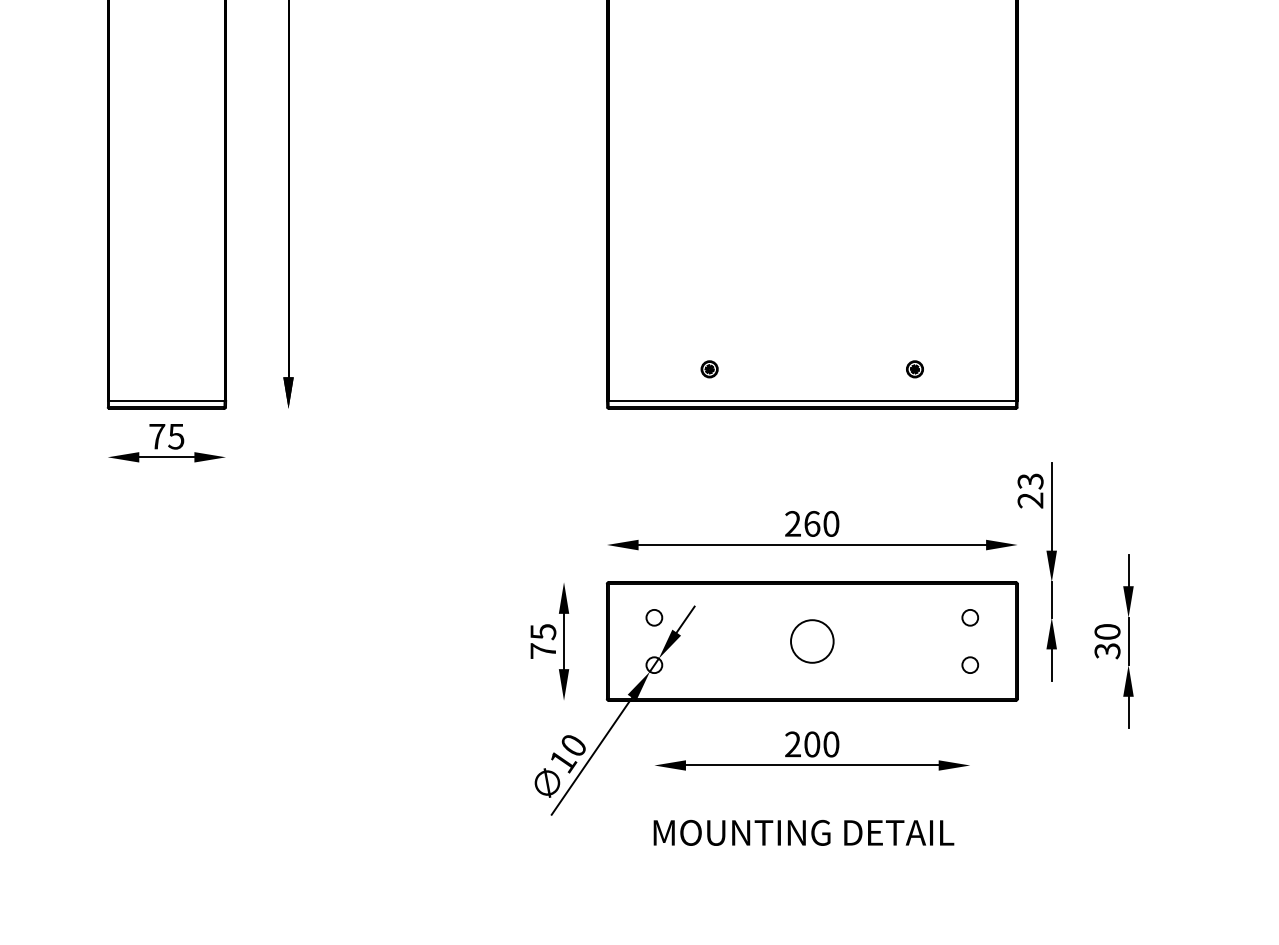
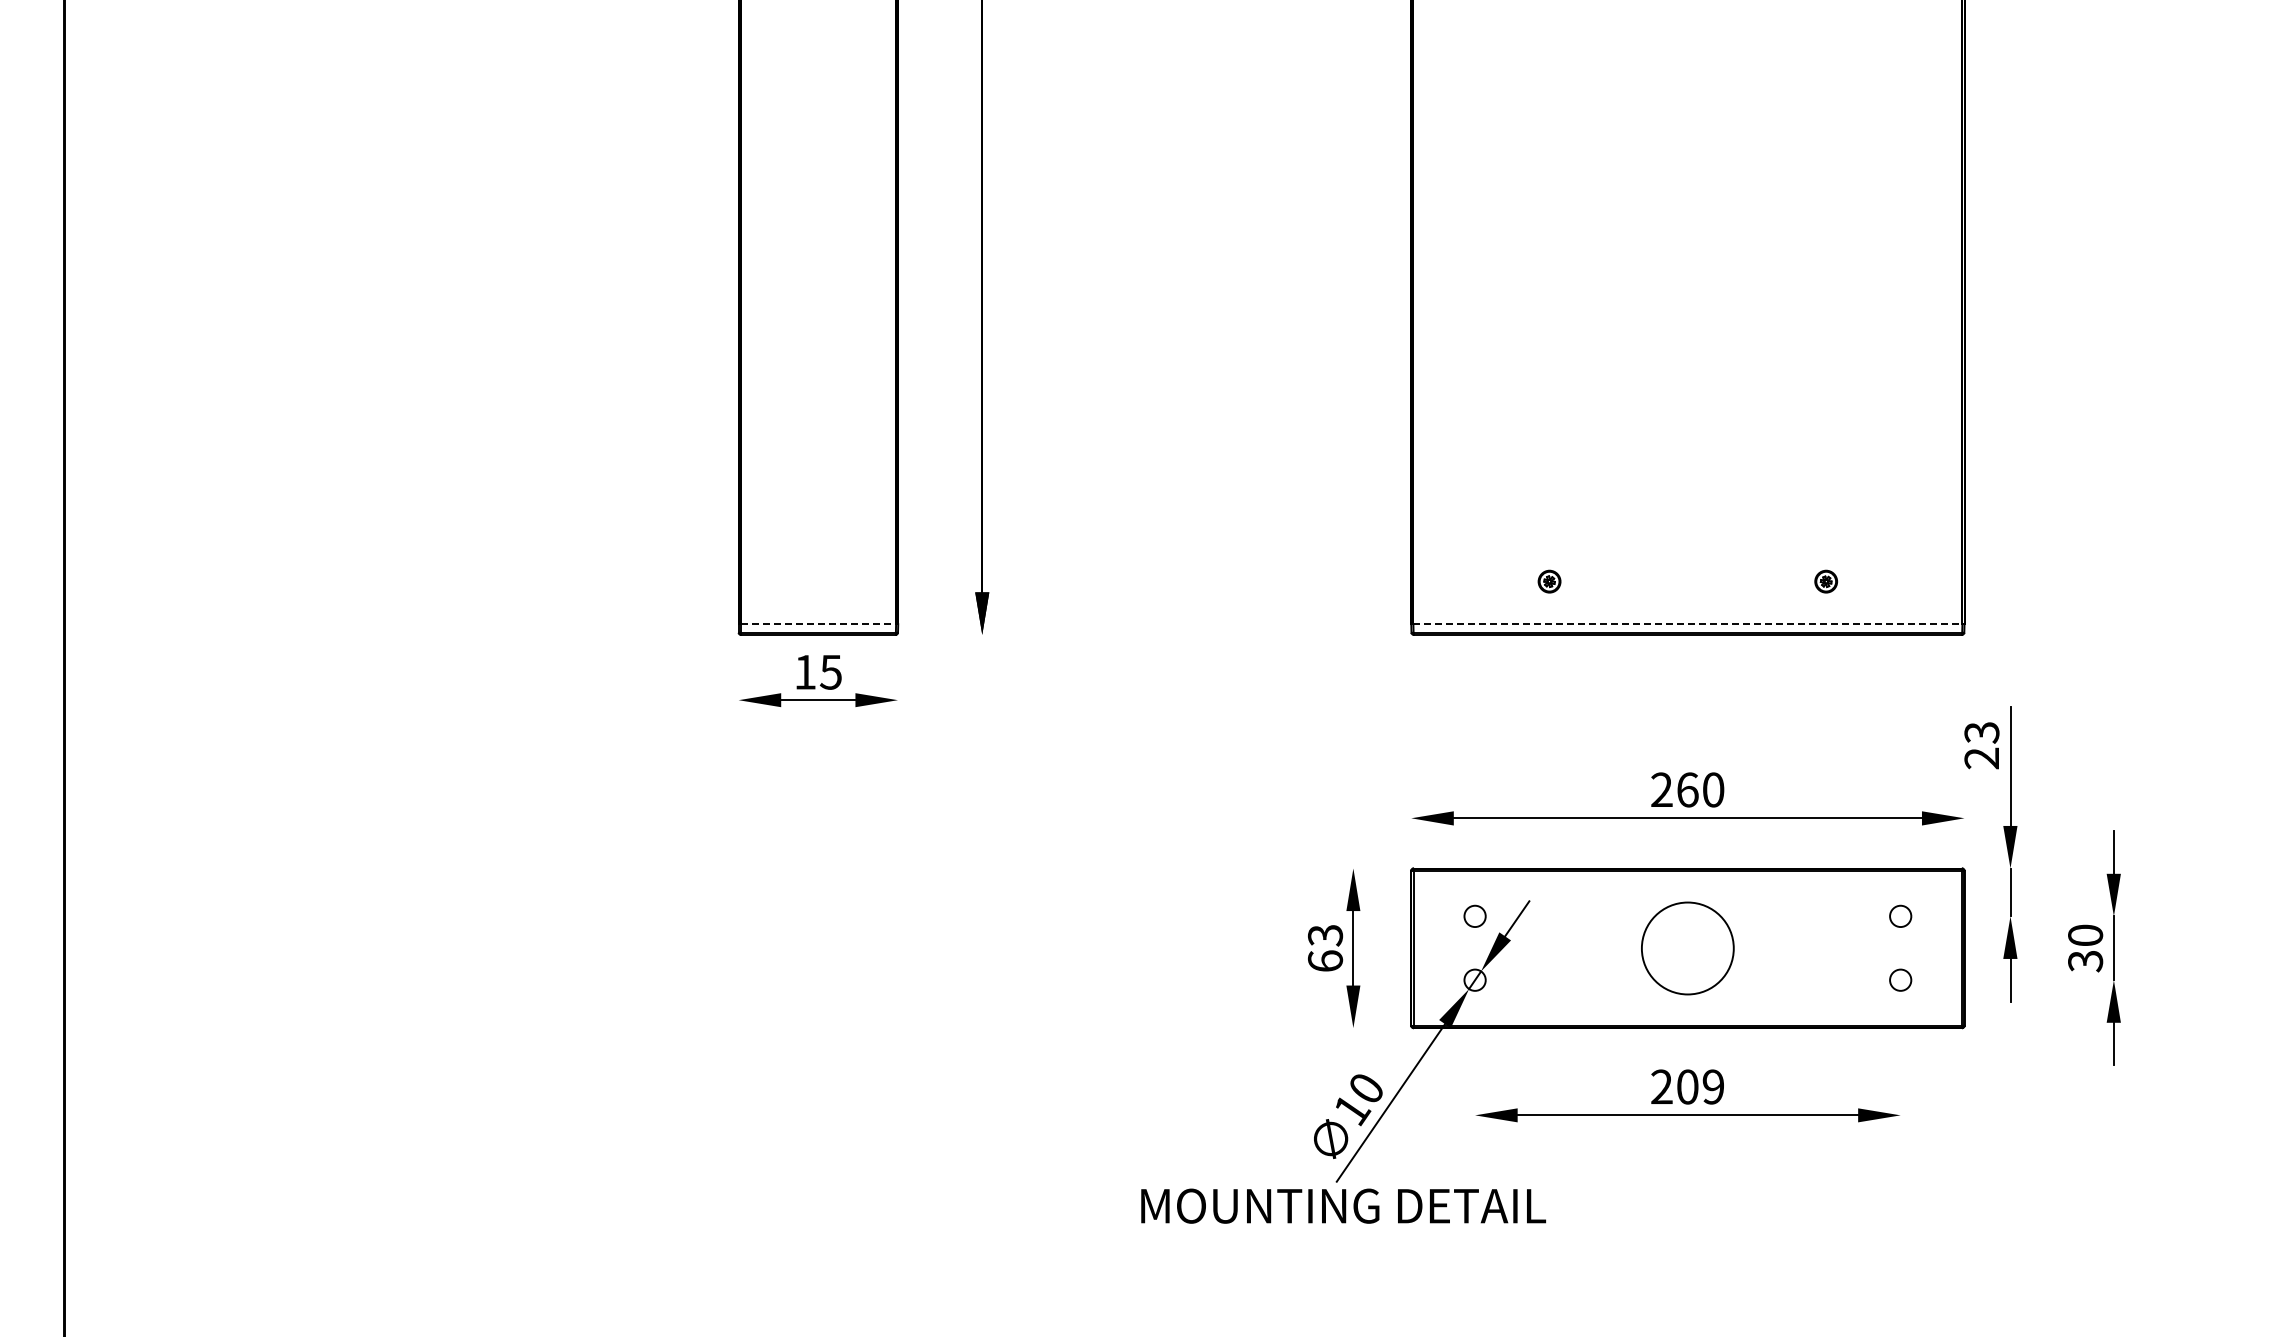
line: (166, 401) -> (818, 624), solid -> dashed
line: (812, 401) -> (1687, 624), solid -> dashed
text: (157, 436) -> (805, 672), 75 -> 15
circle: (812, 640) -> (1687, 947), size x1.6
text: (543, 641) -> (1325, 948), 75 -> 63
text: (831, 744) -> (1713, 1086), 200 -> 209
text: (803, 832) -> (1343, 1205), moved

